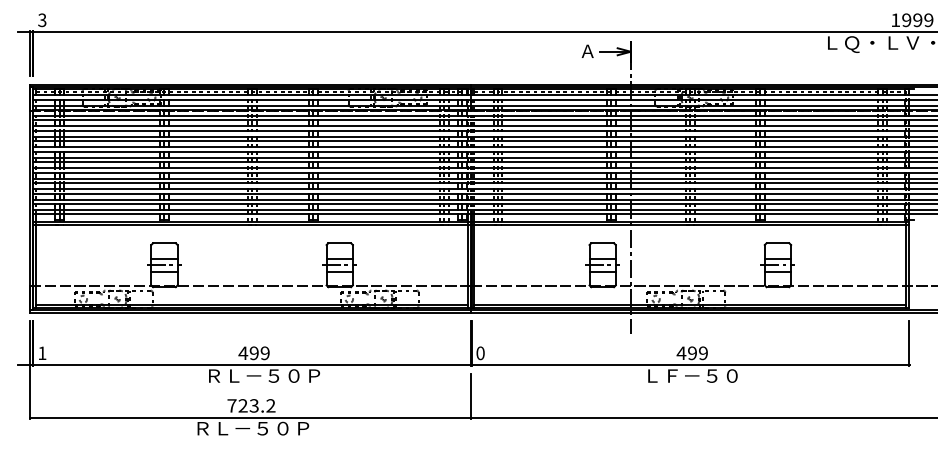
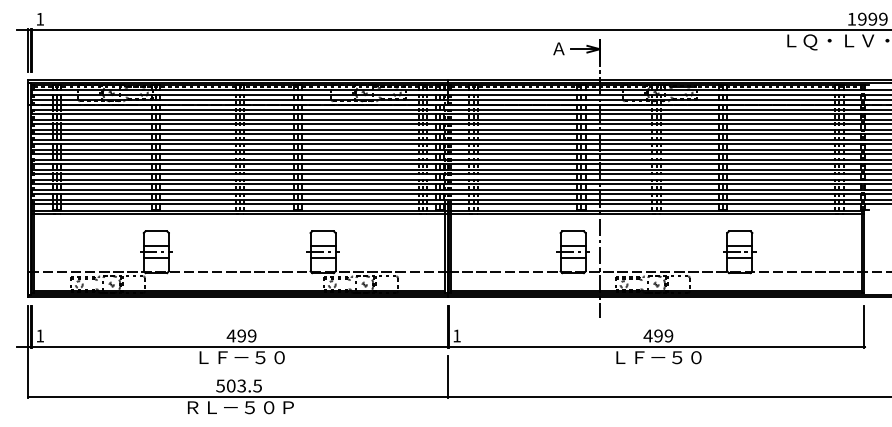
text: (42, 20) -> (40, 19), 3 -> 1
text: (480, 353) -> (456, 336), 0 -> 1
text: (264, 375) -> (251, 357), ＲＬ－５０Ｐ -> ＬＦ－５０
text: (251, 405) -> (239, 385), 723.2 -> 503.5

